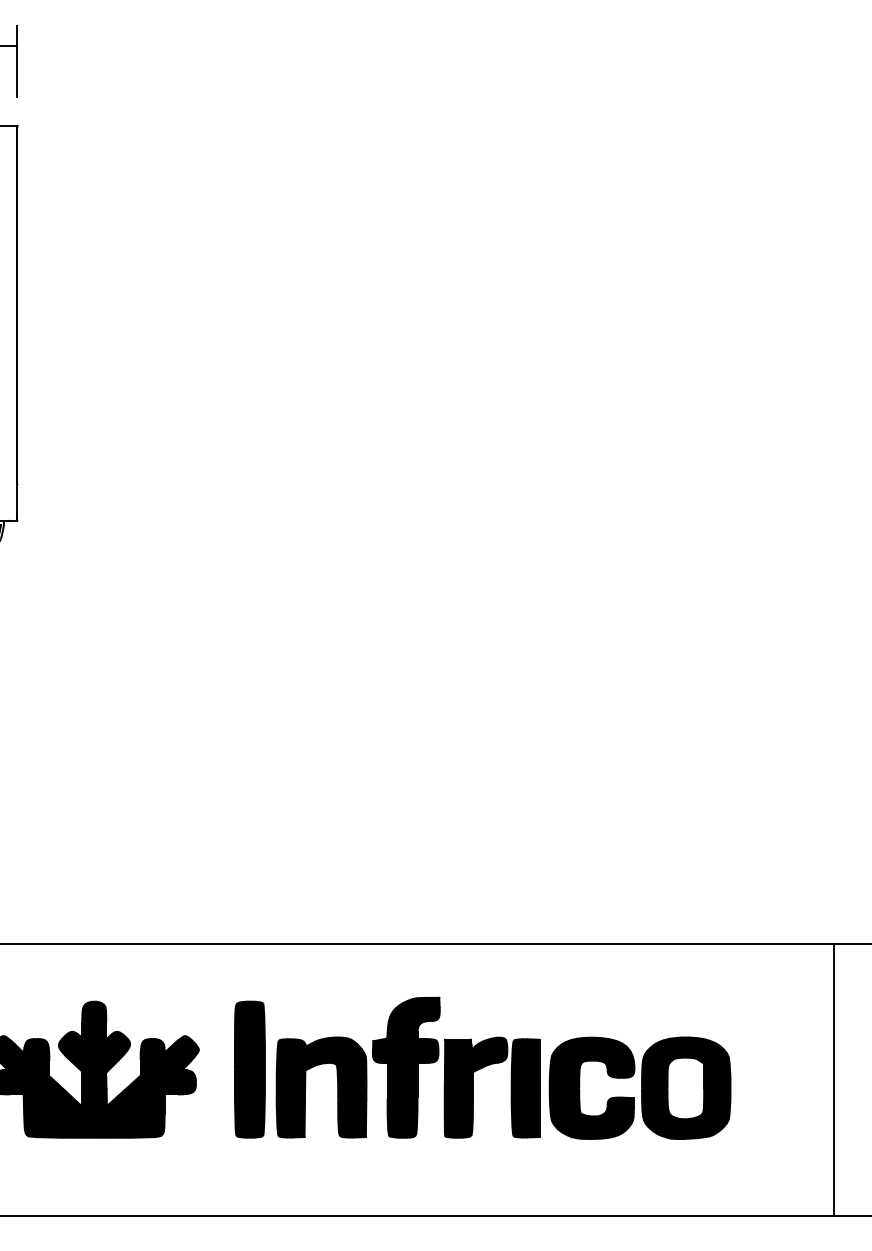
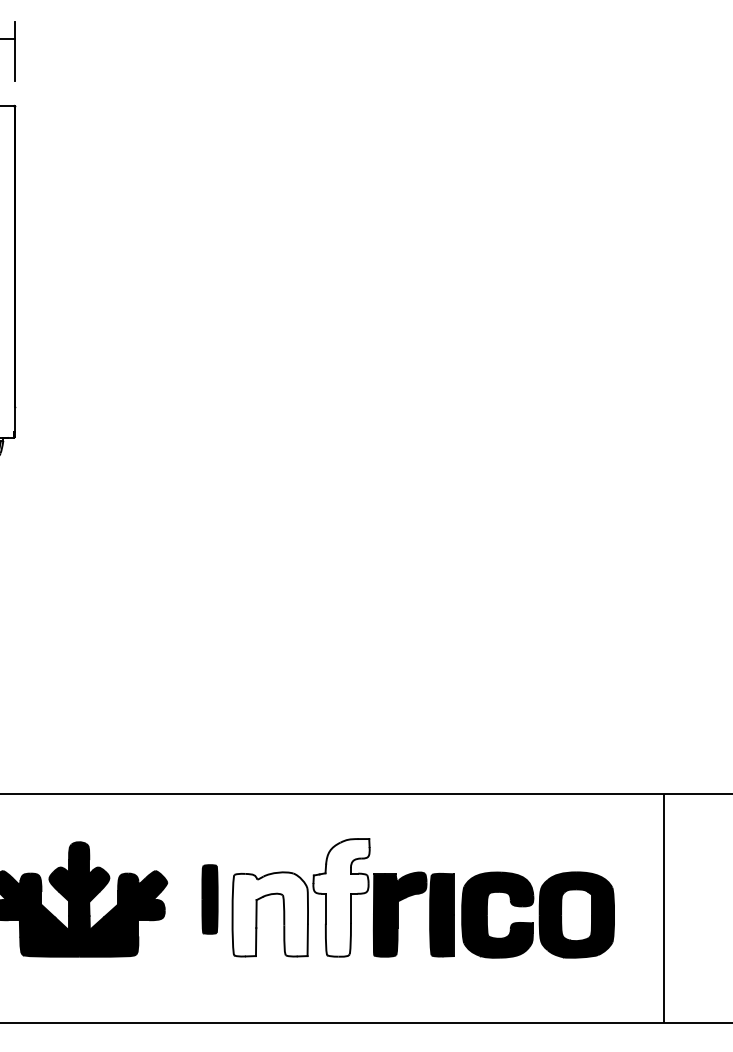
fill: (406, 1067) -> (341, 897), removed
part: (249, 1069) -> (209, 899), size x0.6
line: (833, 1079) -> (663, 907), moved
fill: (321, 1087) -> (270, 914), removed

